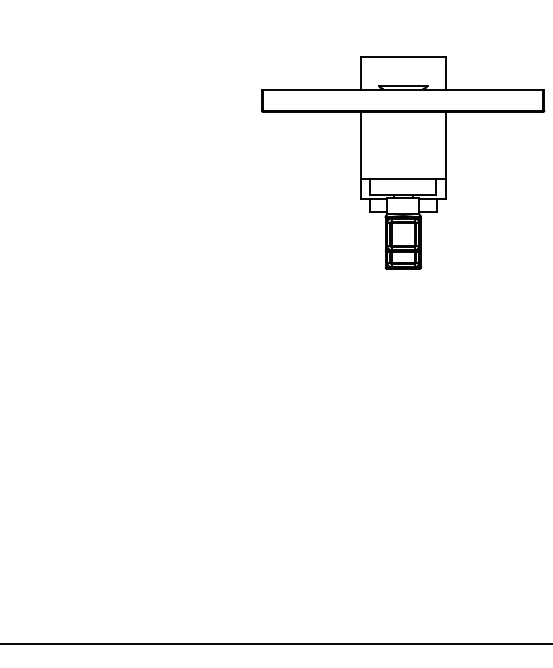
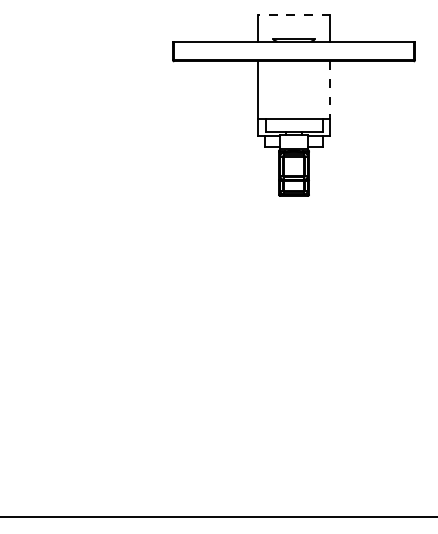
line: (402, 57) -> (293, 14), solid -> dashed
line: (445, 145) -> (330, 90), solid -> dashed

